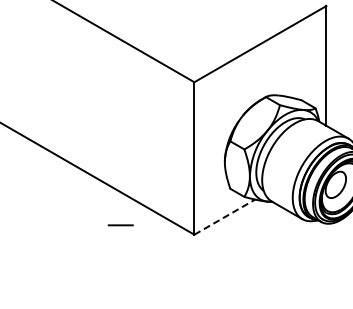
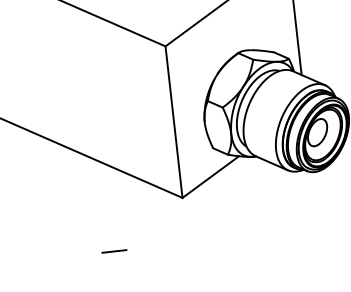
line: (225, 216) -> (211, 176), dashed -> solid
line: (120, 225) -> (114, 251), moved

